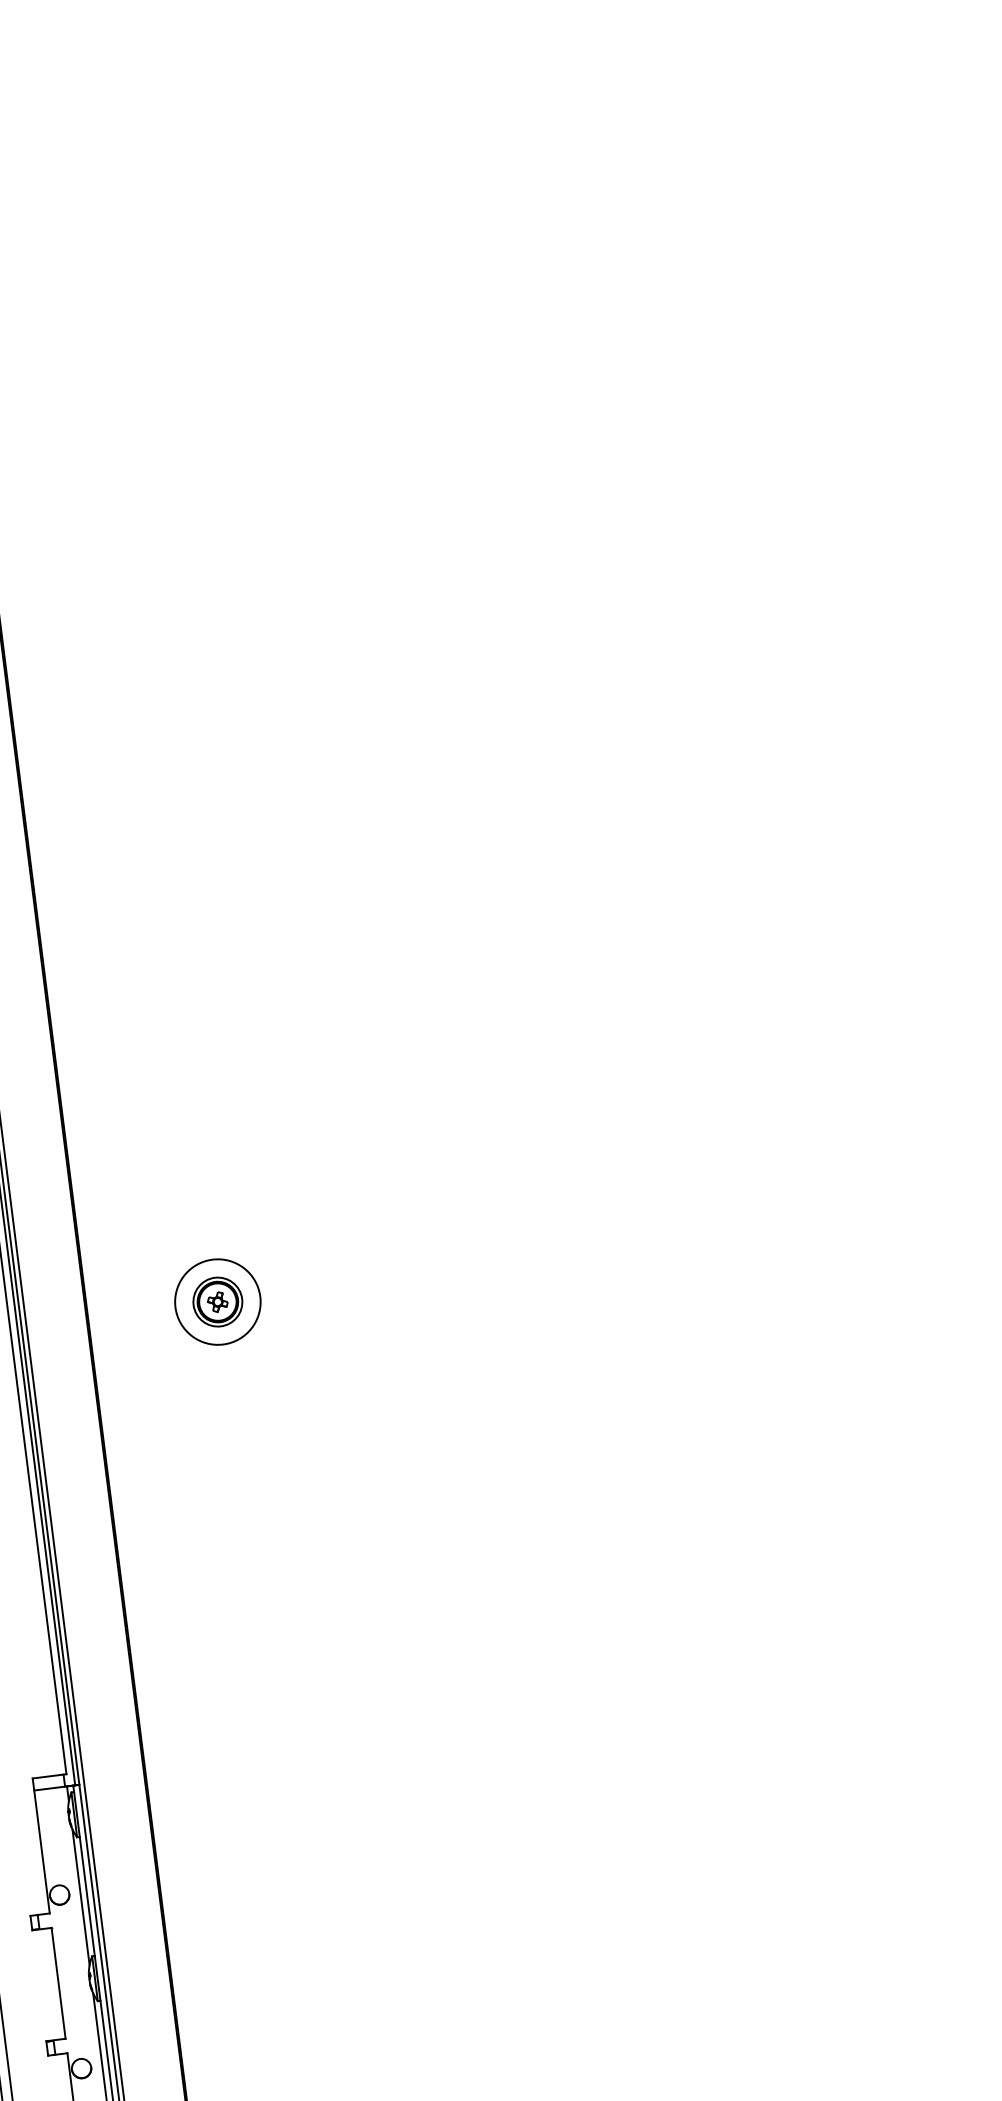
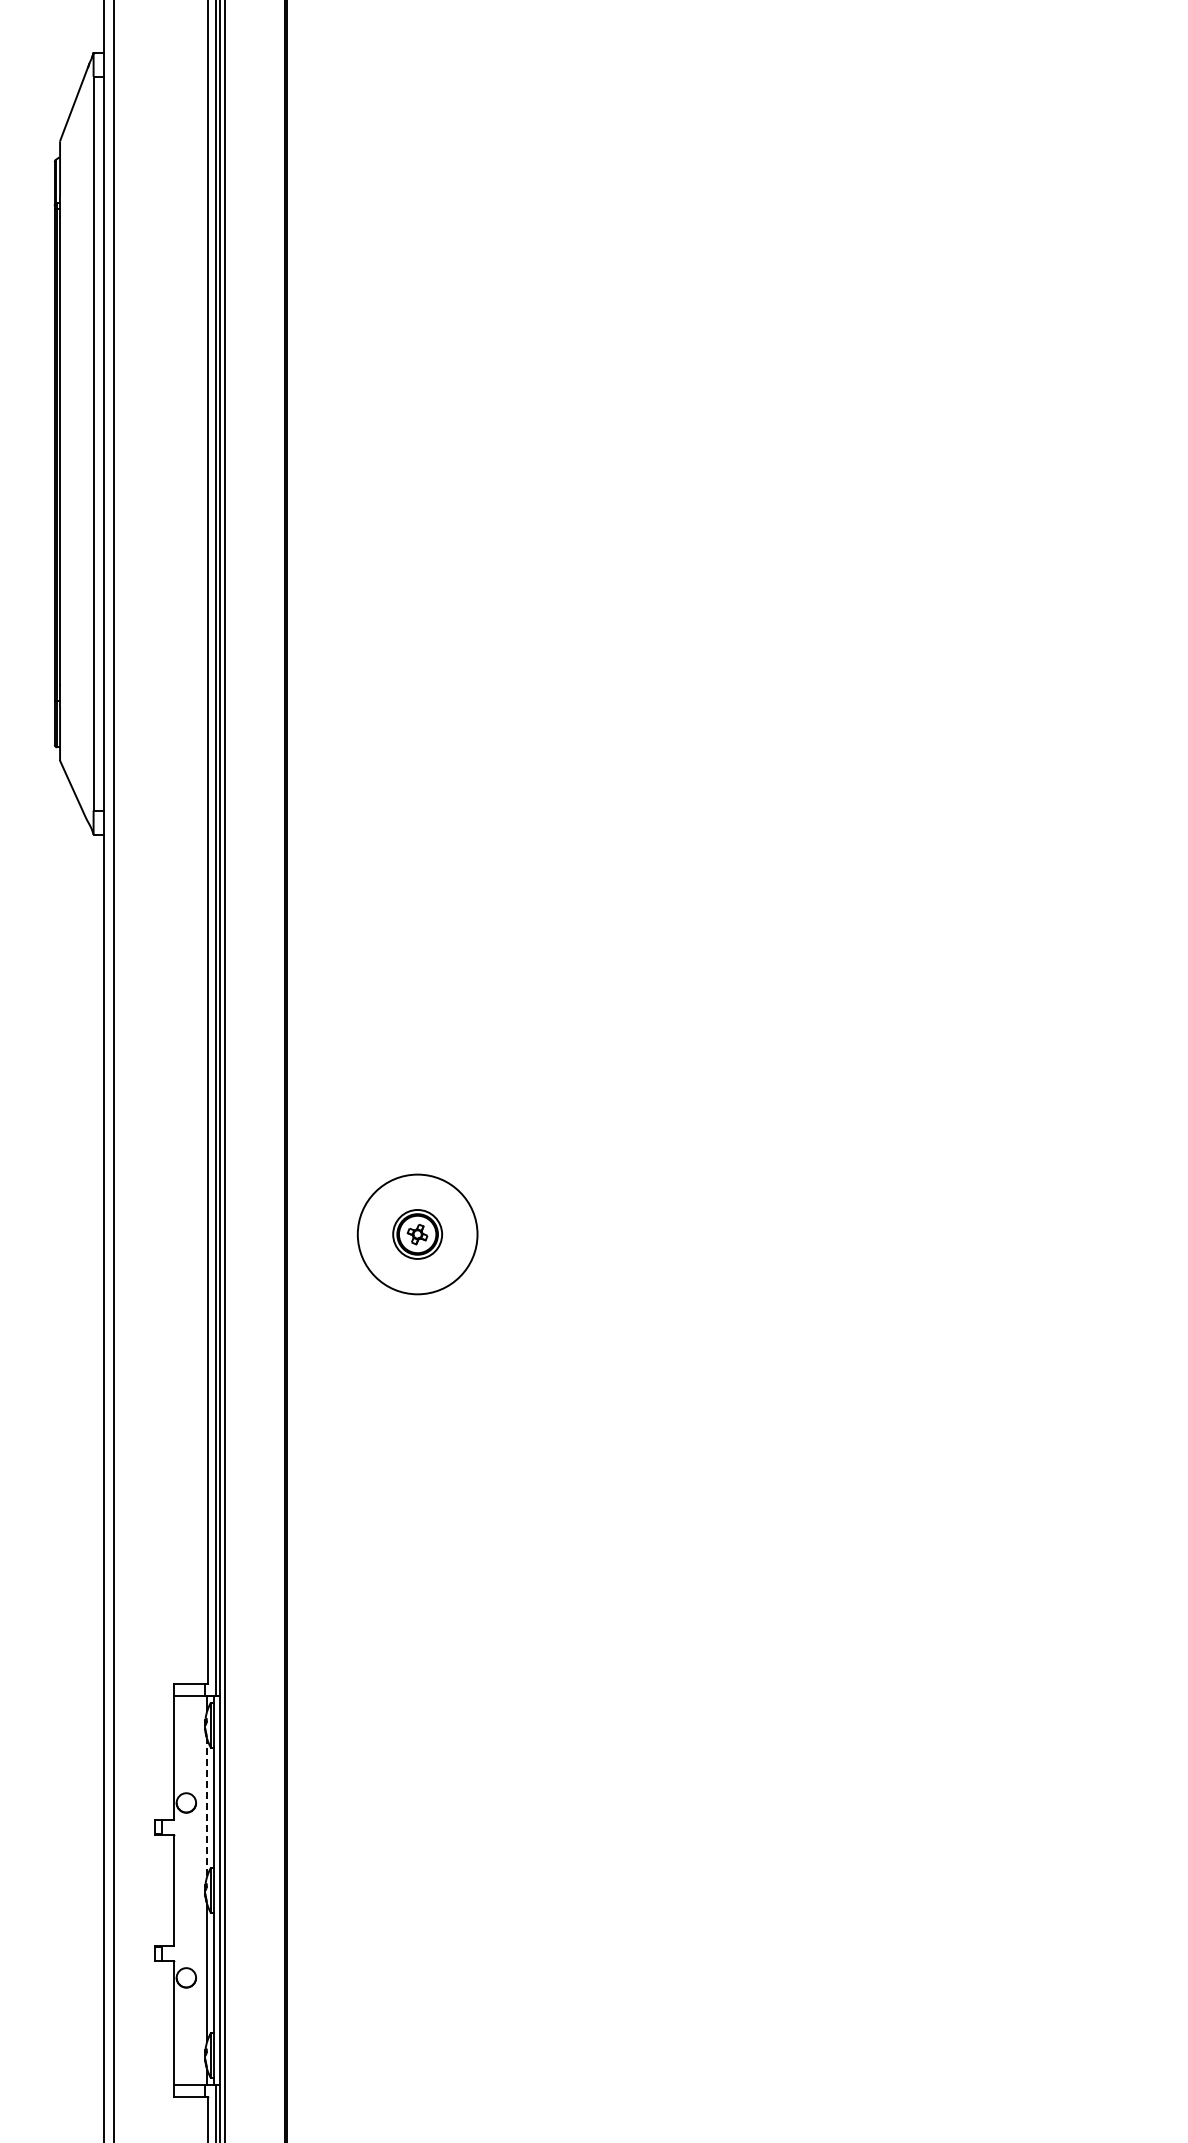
circle: (217, 1302) -> (417, 1234), size x1.4
line: (81, 1896) -> (207, 1807), solid -> dashed

